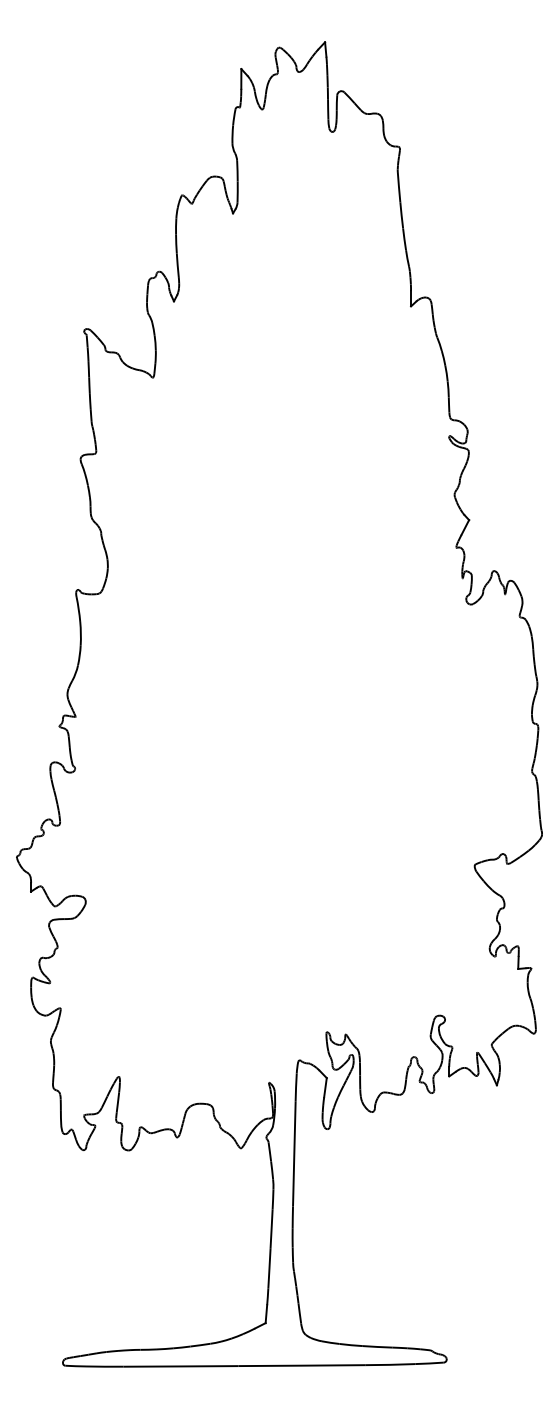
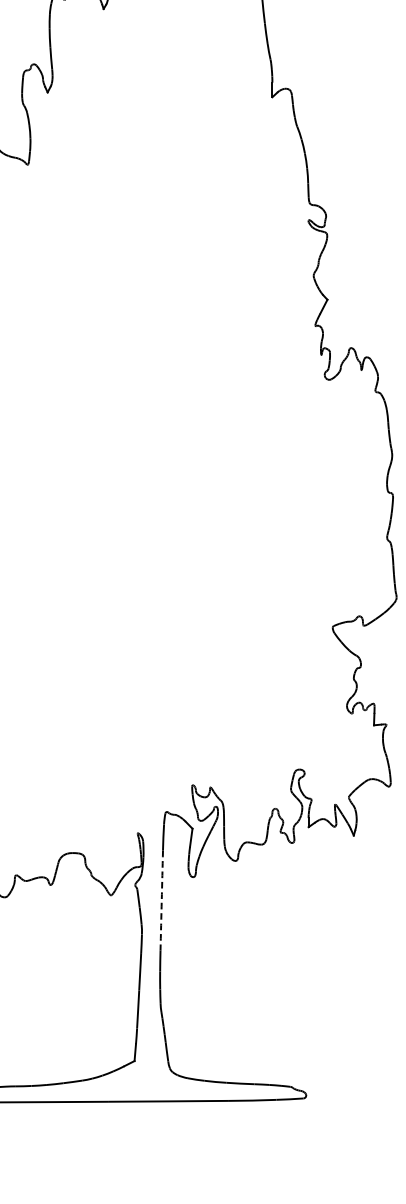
arc: (294, 1153) -> (161, 900), solid -> dashed

